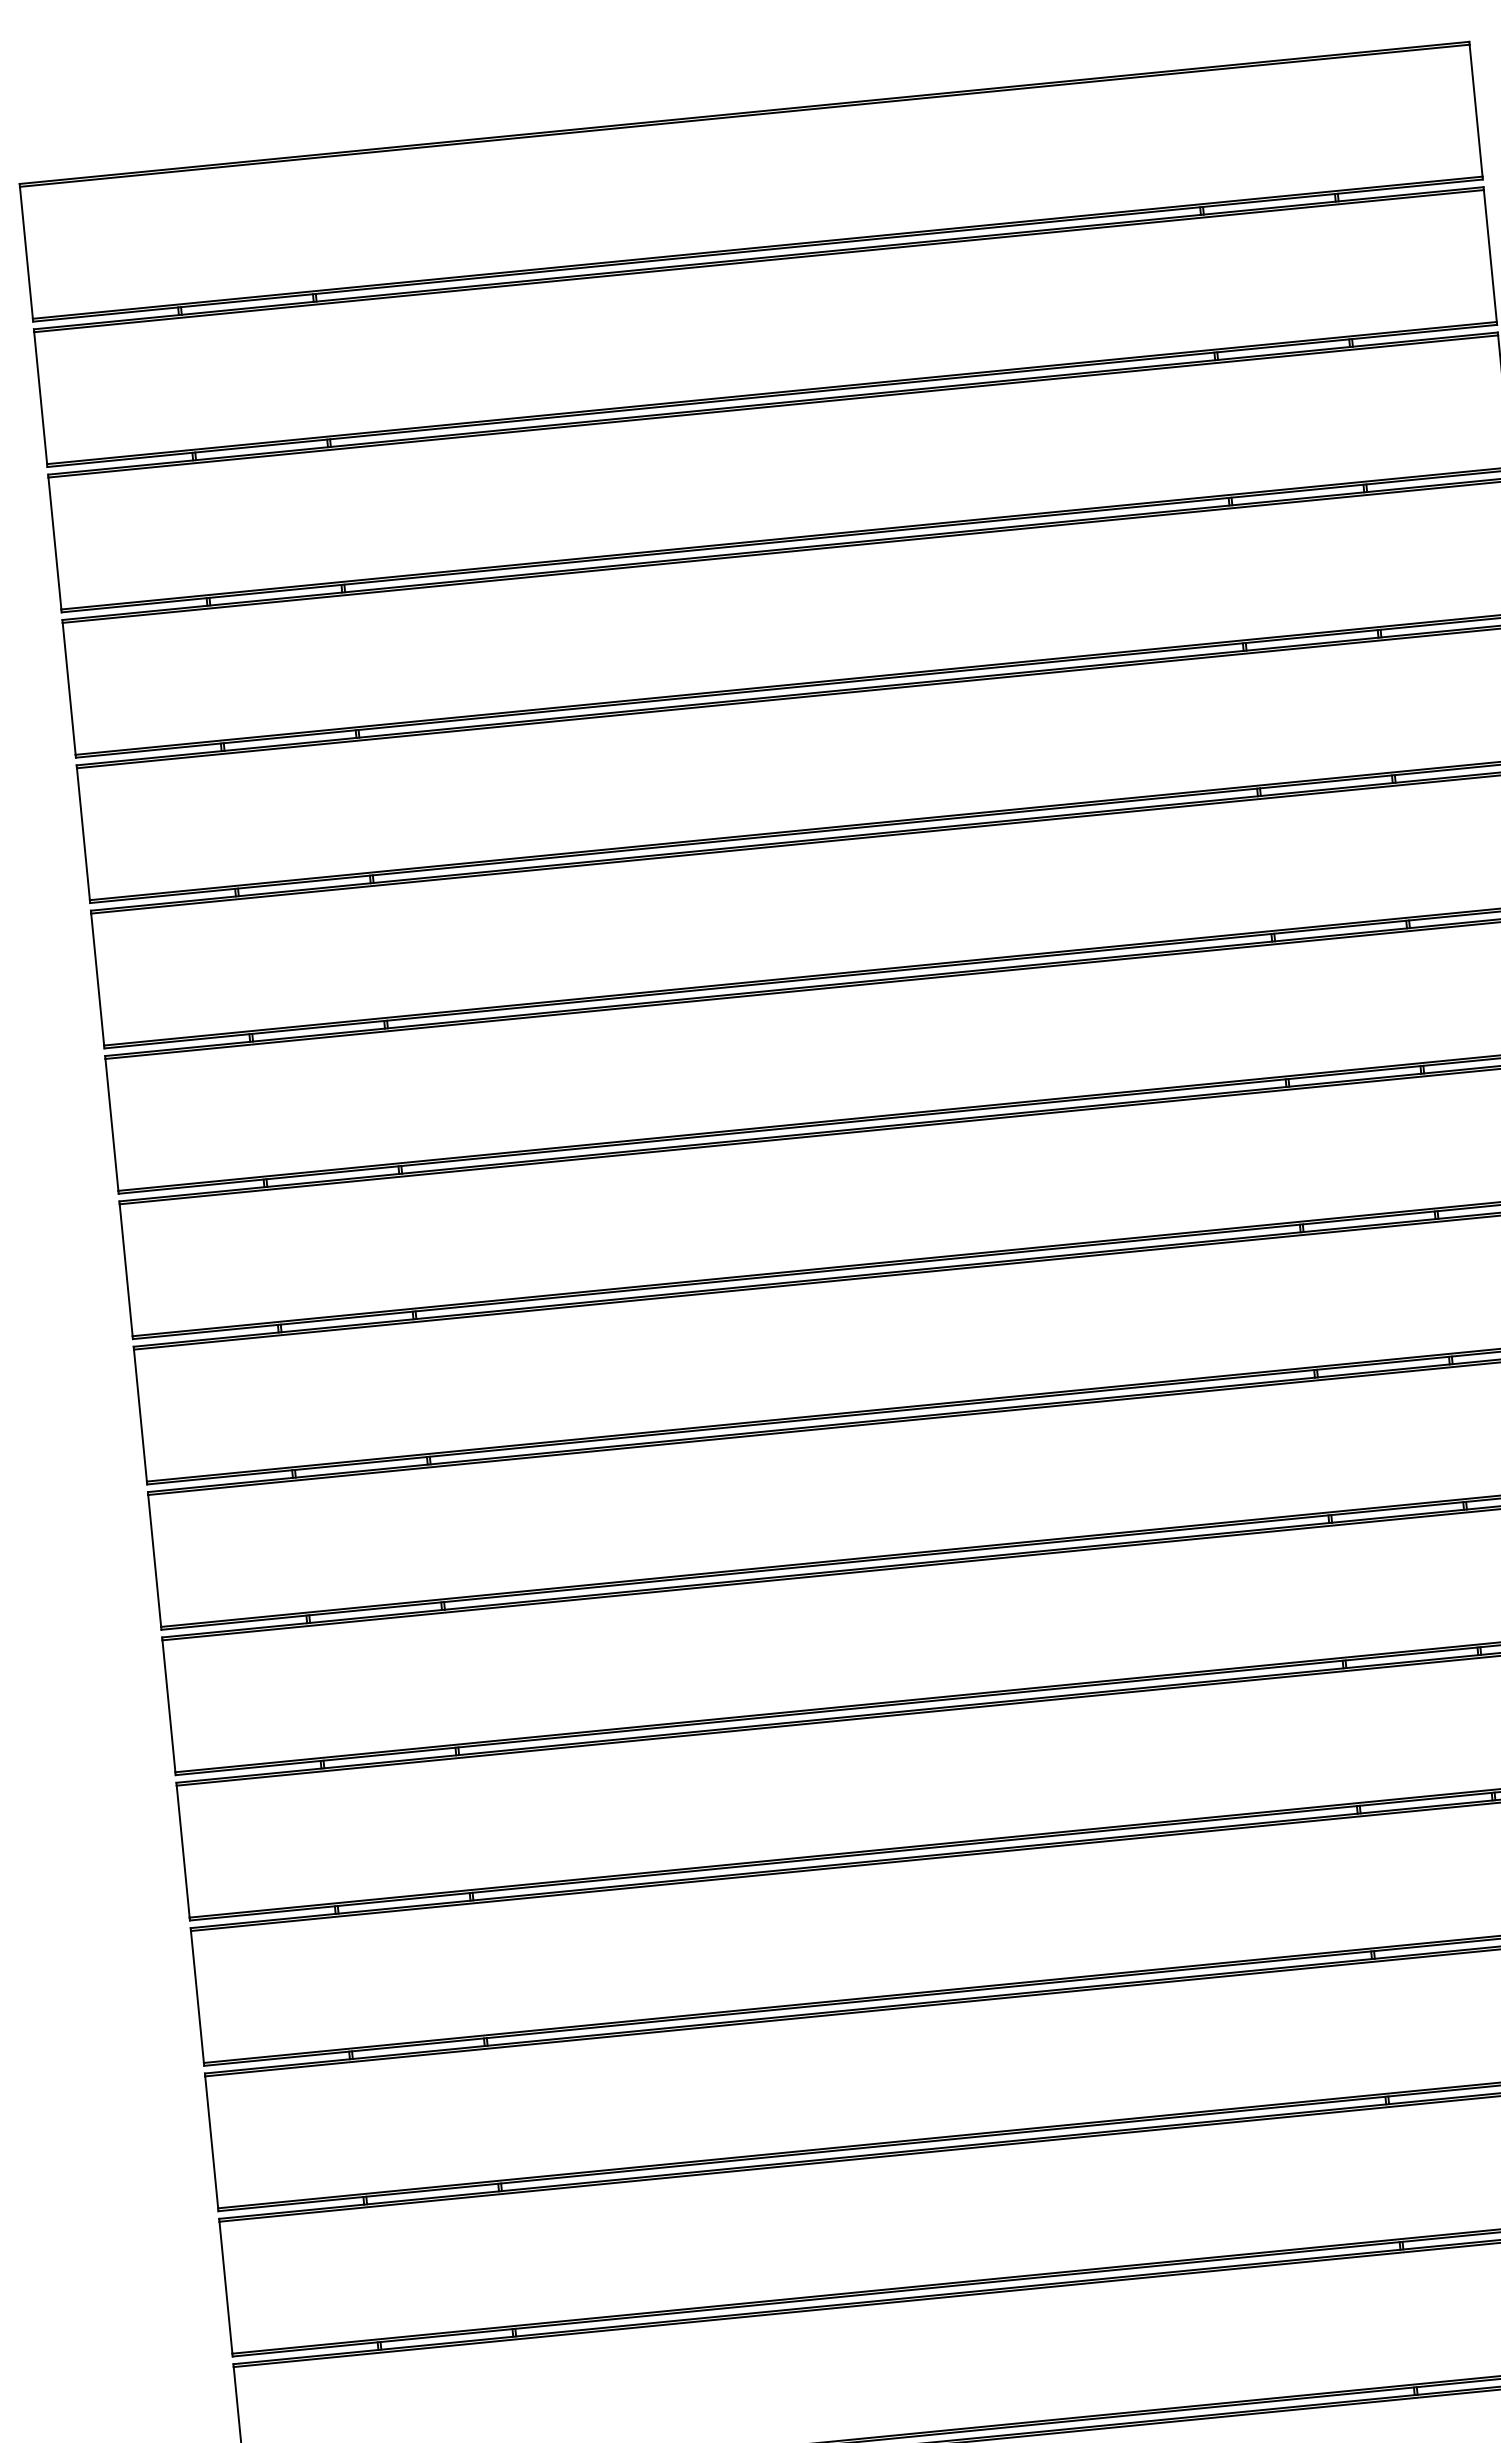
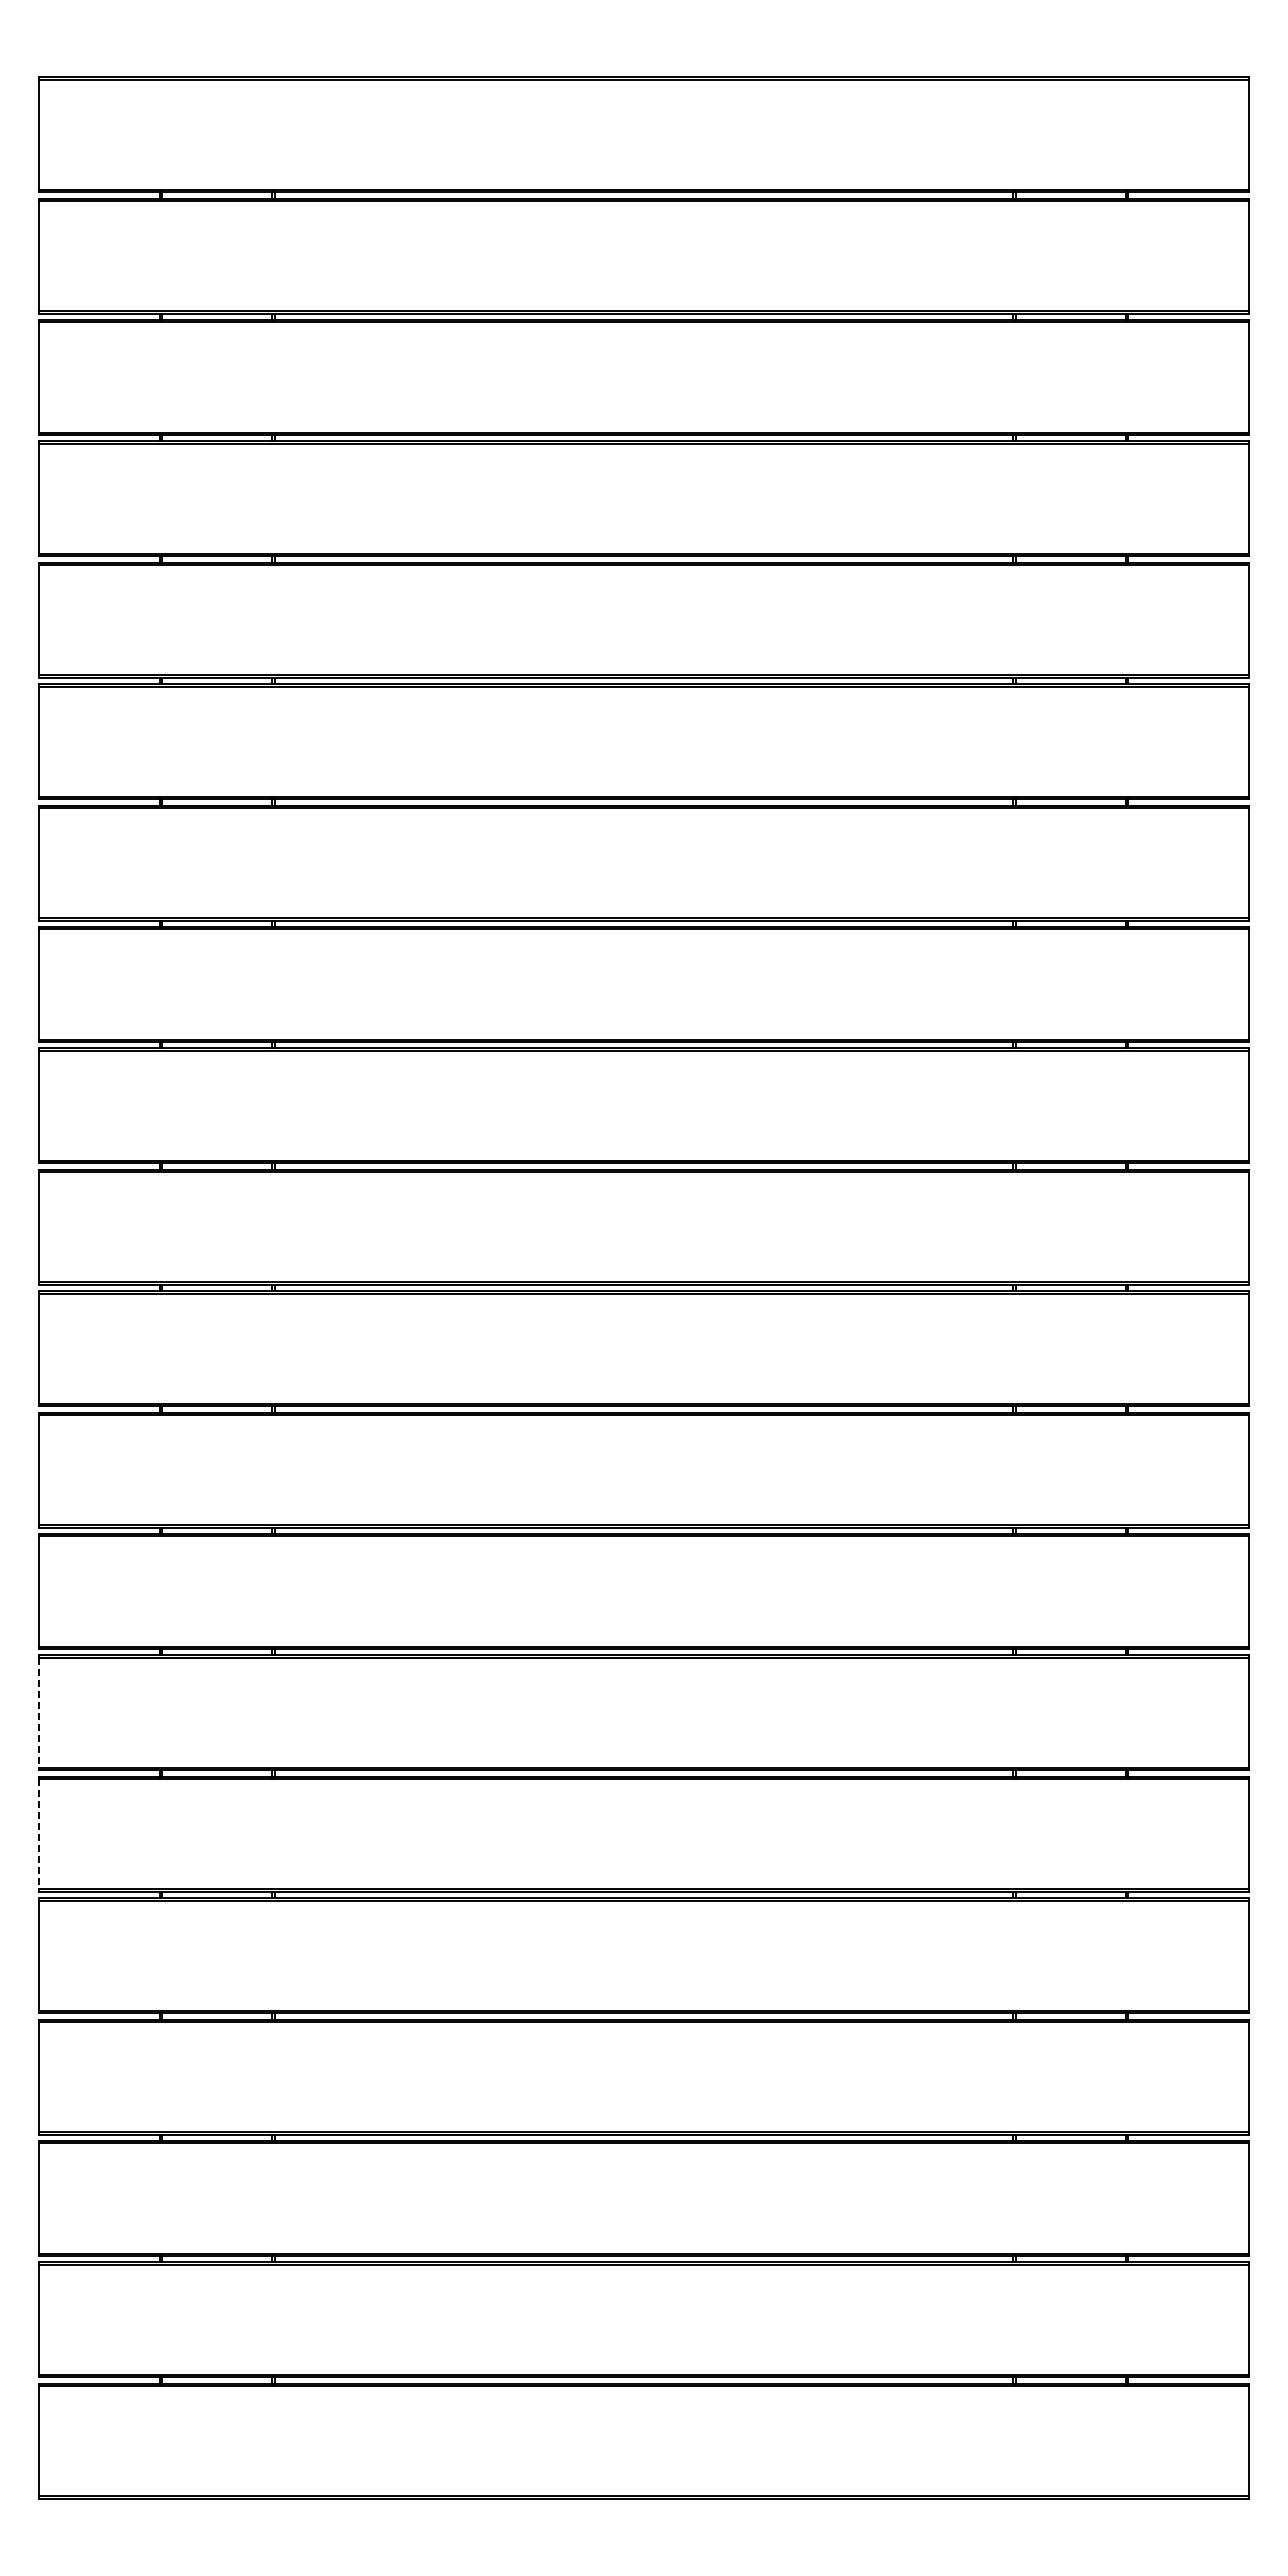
line: (211, 2143) -> (38, 1713), solid -> dashed
line: (225, 2288) -> (38, 1834), solid -> dashed

